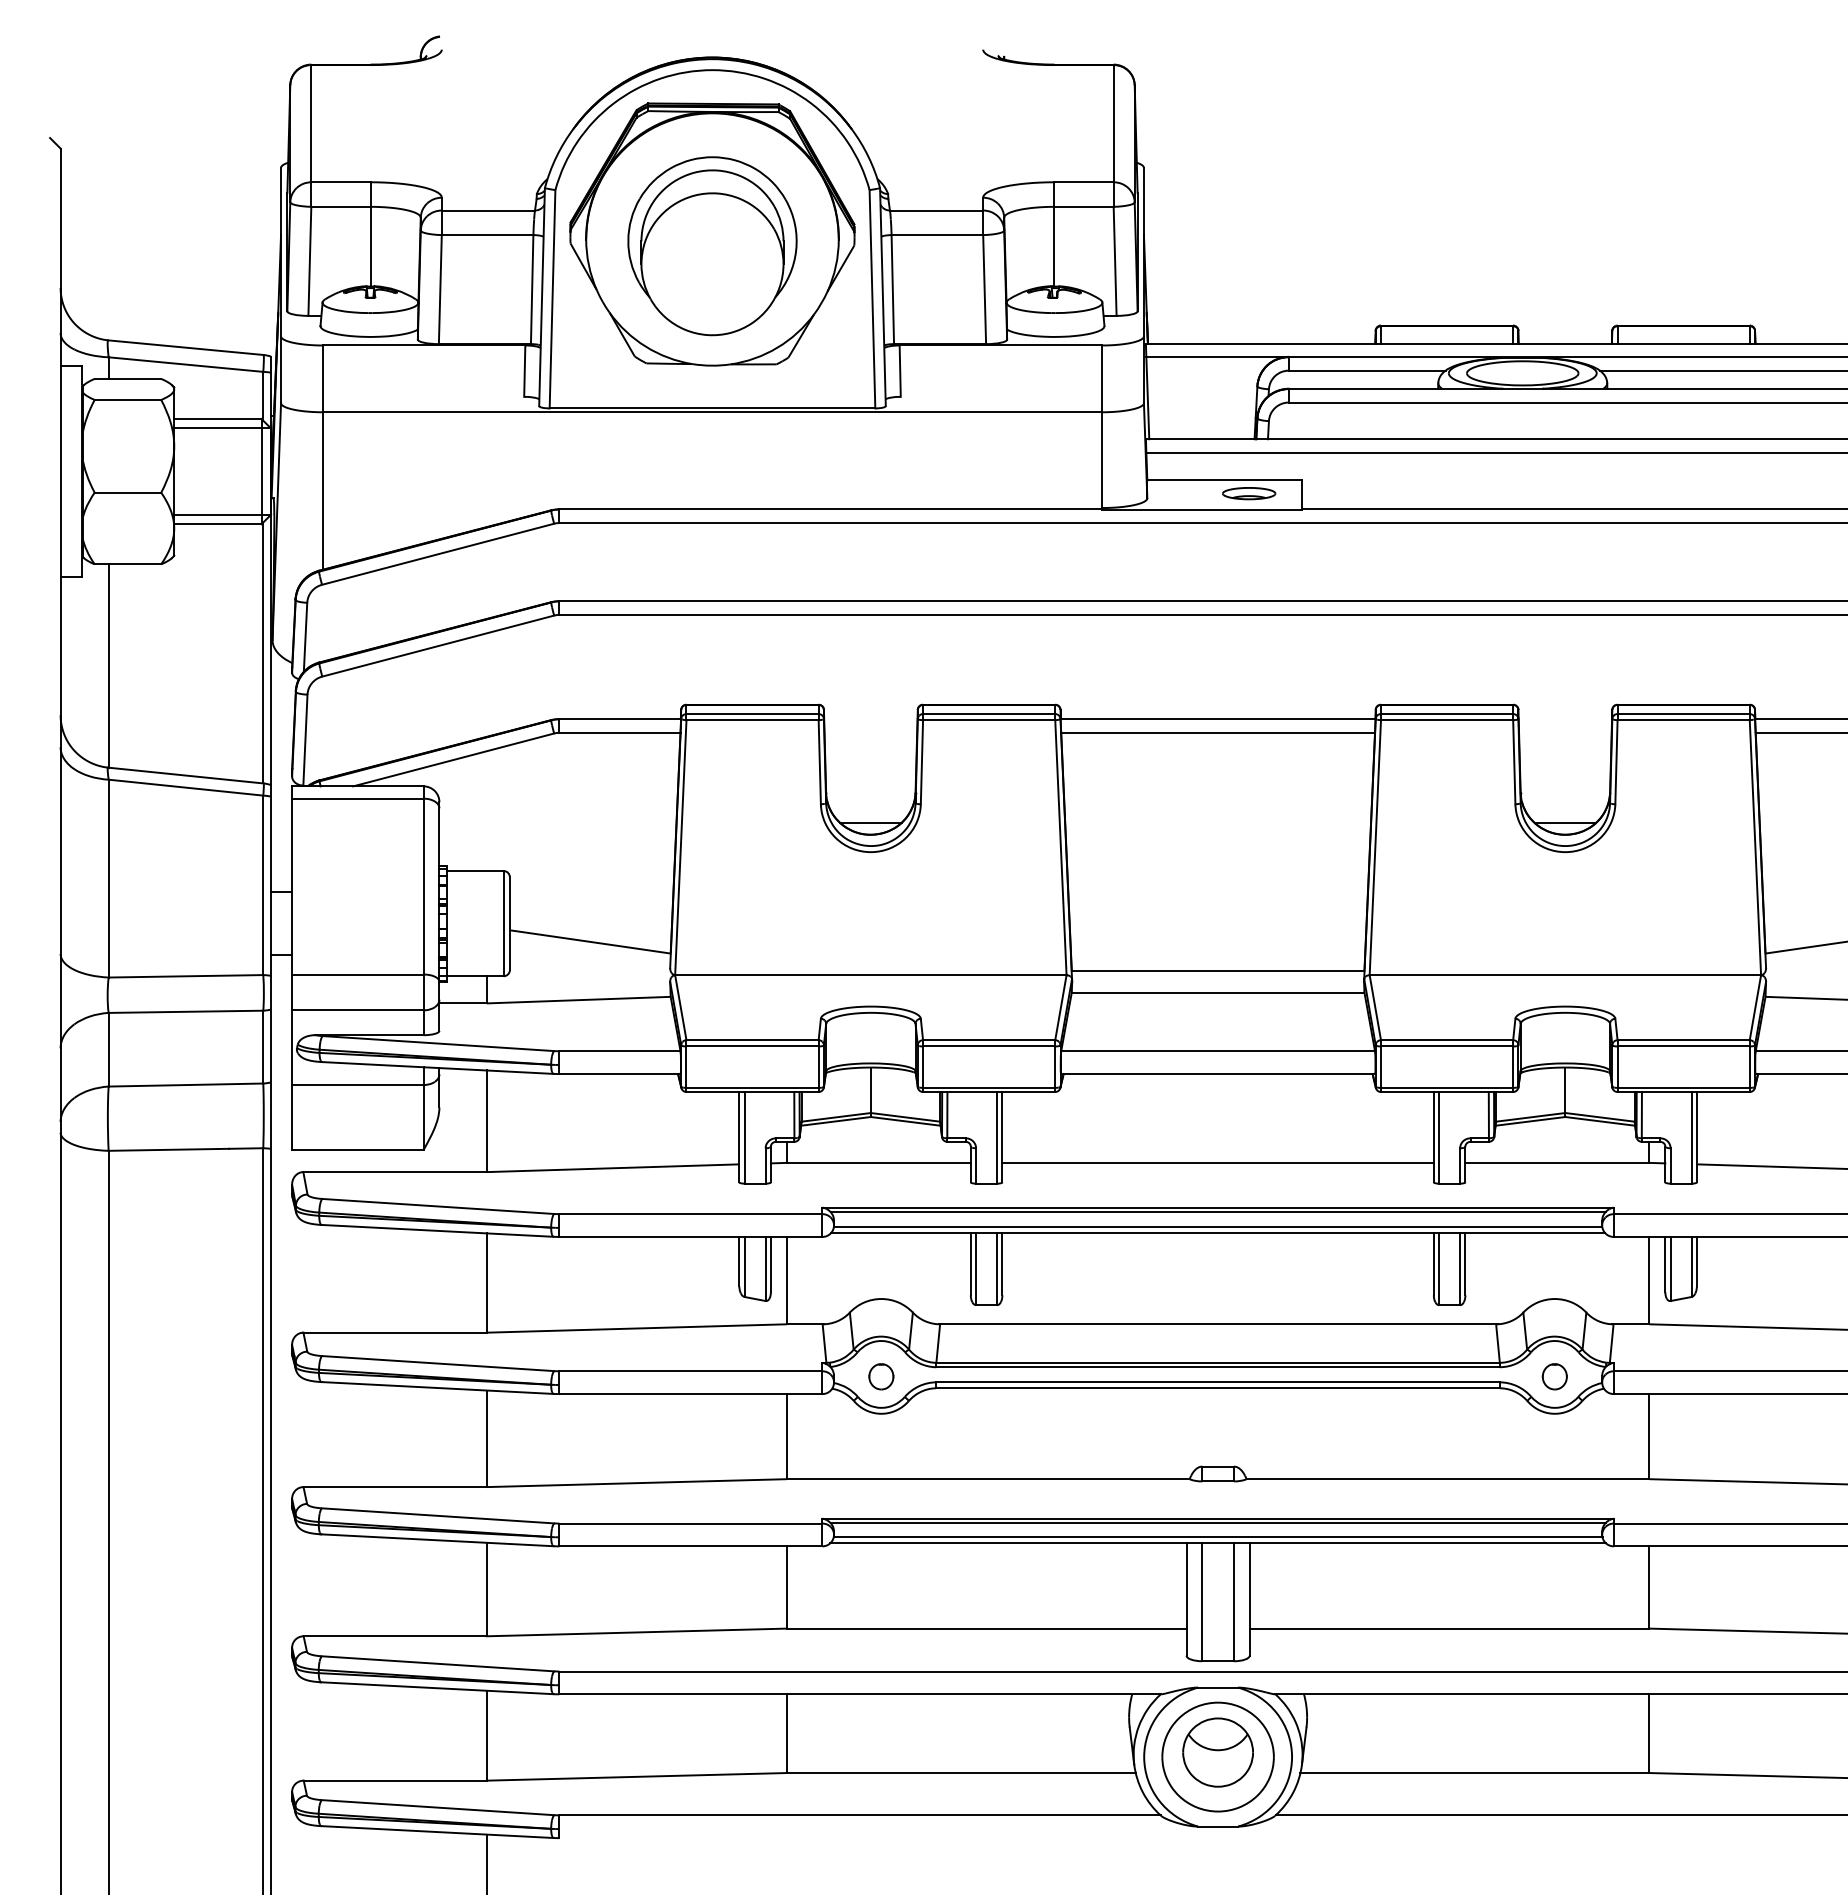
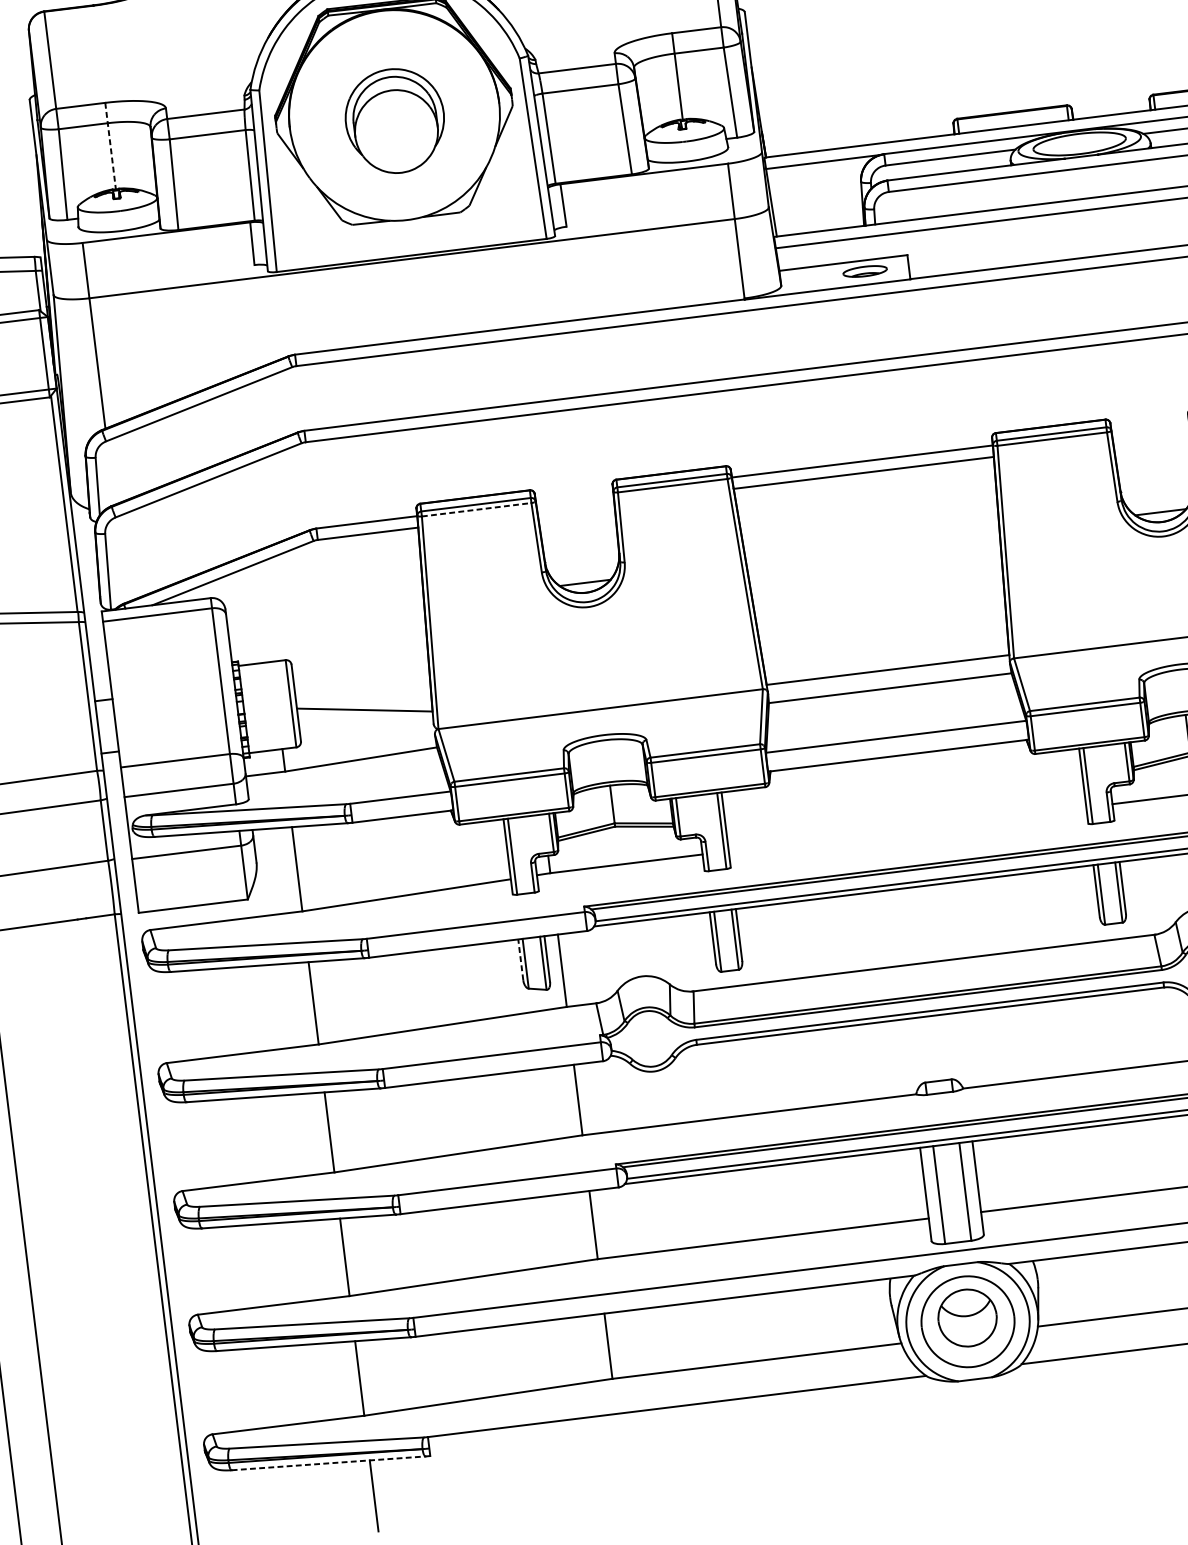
line: (370, 234) -> (110, 146), solid -> dashed
part: (712, 246) -> (395, 121), size x0.7
line: (753, 720) -> (477, 509), solid -> dashed
line: (1217, 1162) -> (907, 829), removed
line: (739, 1261) -> (520, 959), solid -> dashed
part: (881, 1376) -> (650, 1040), removed
line: (437, 1832) -> (328, 1463), solid -> dashed

